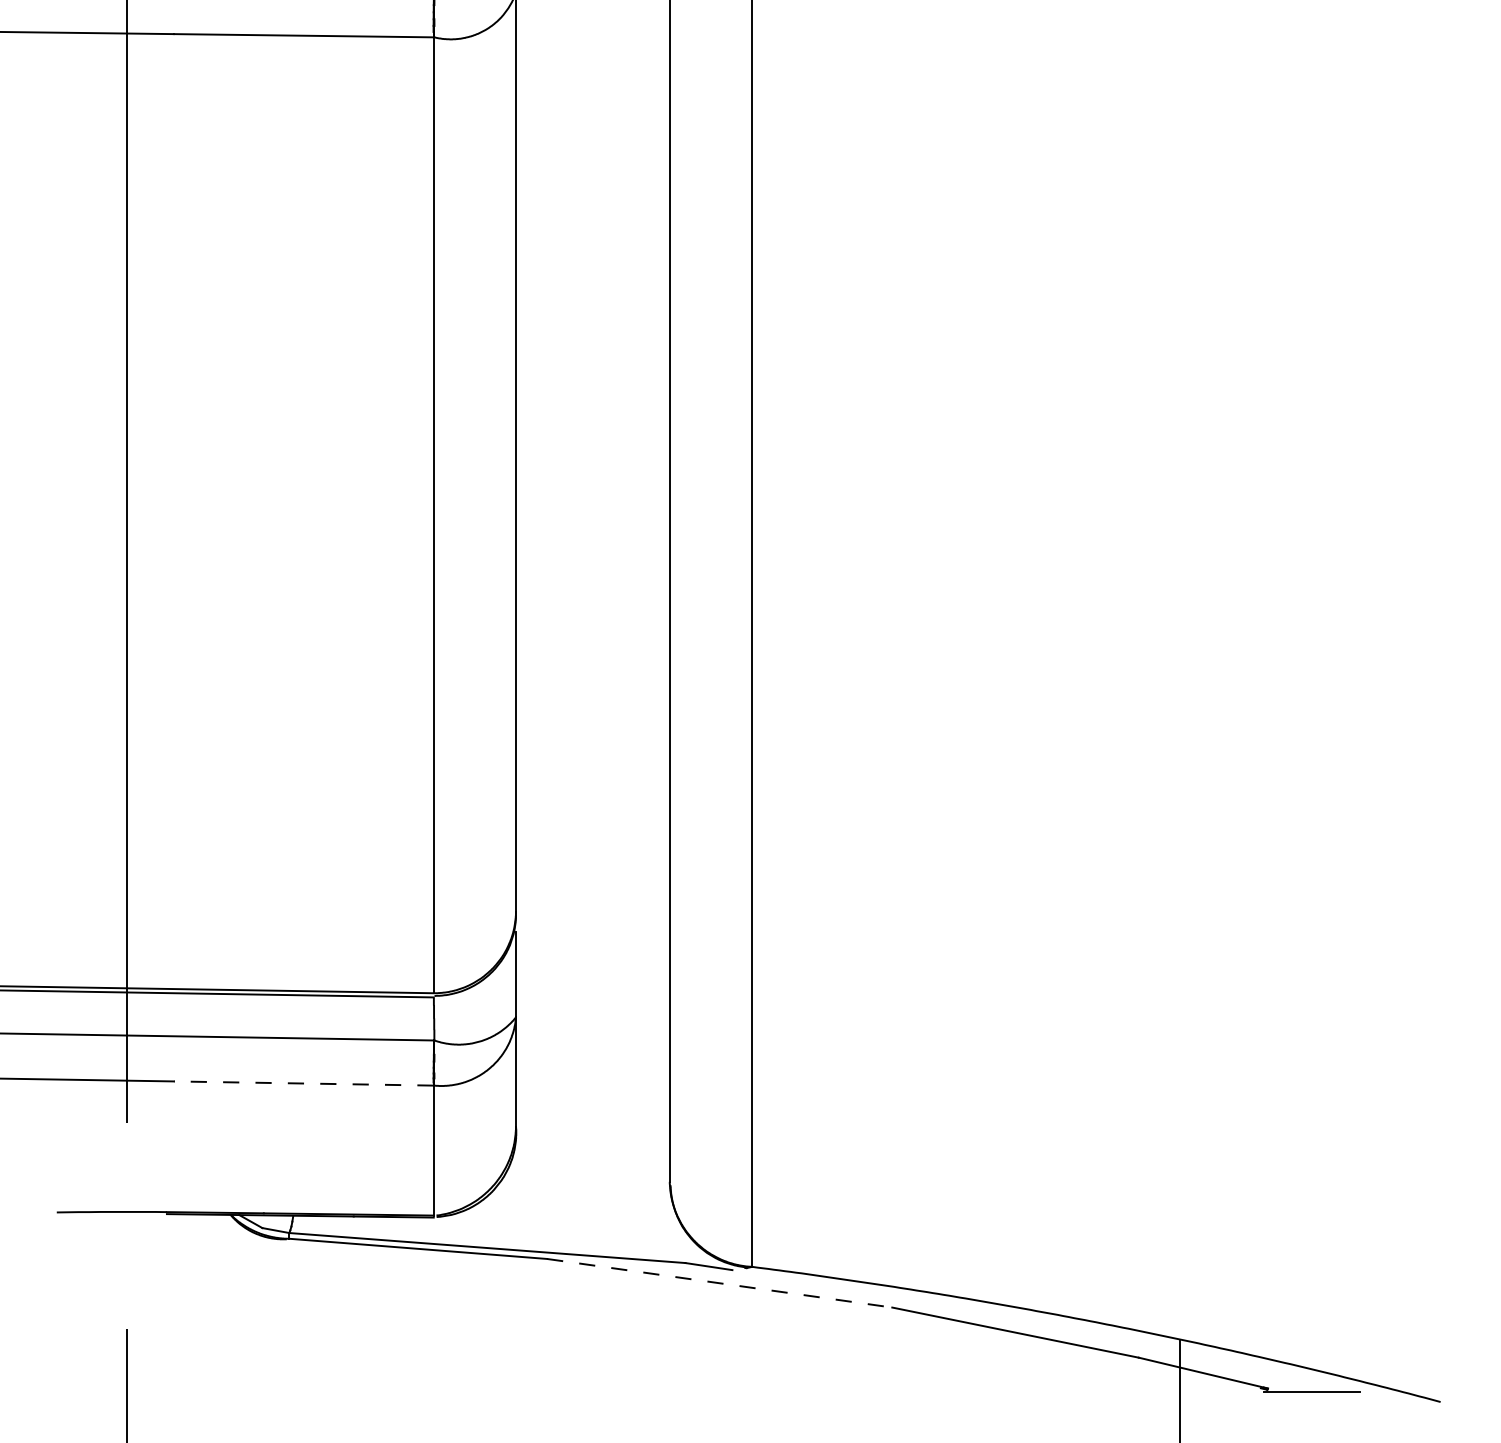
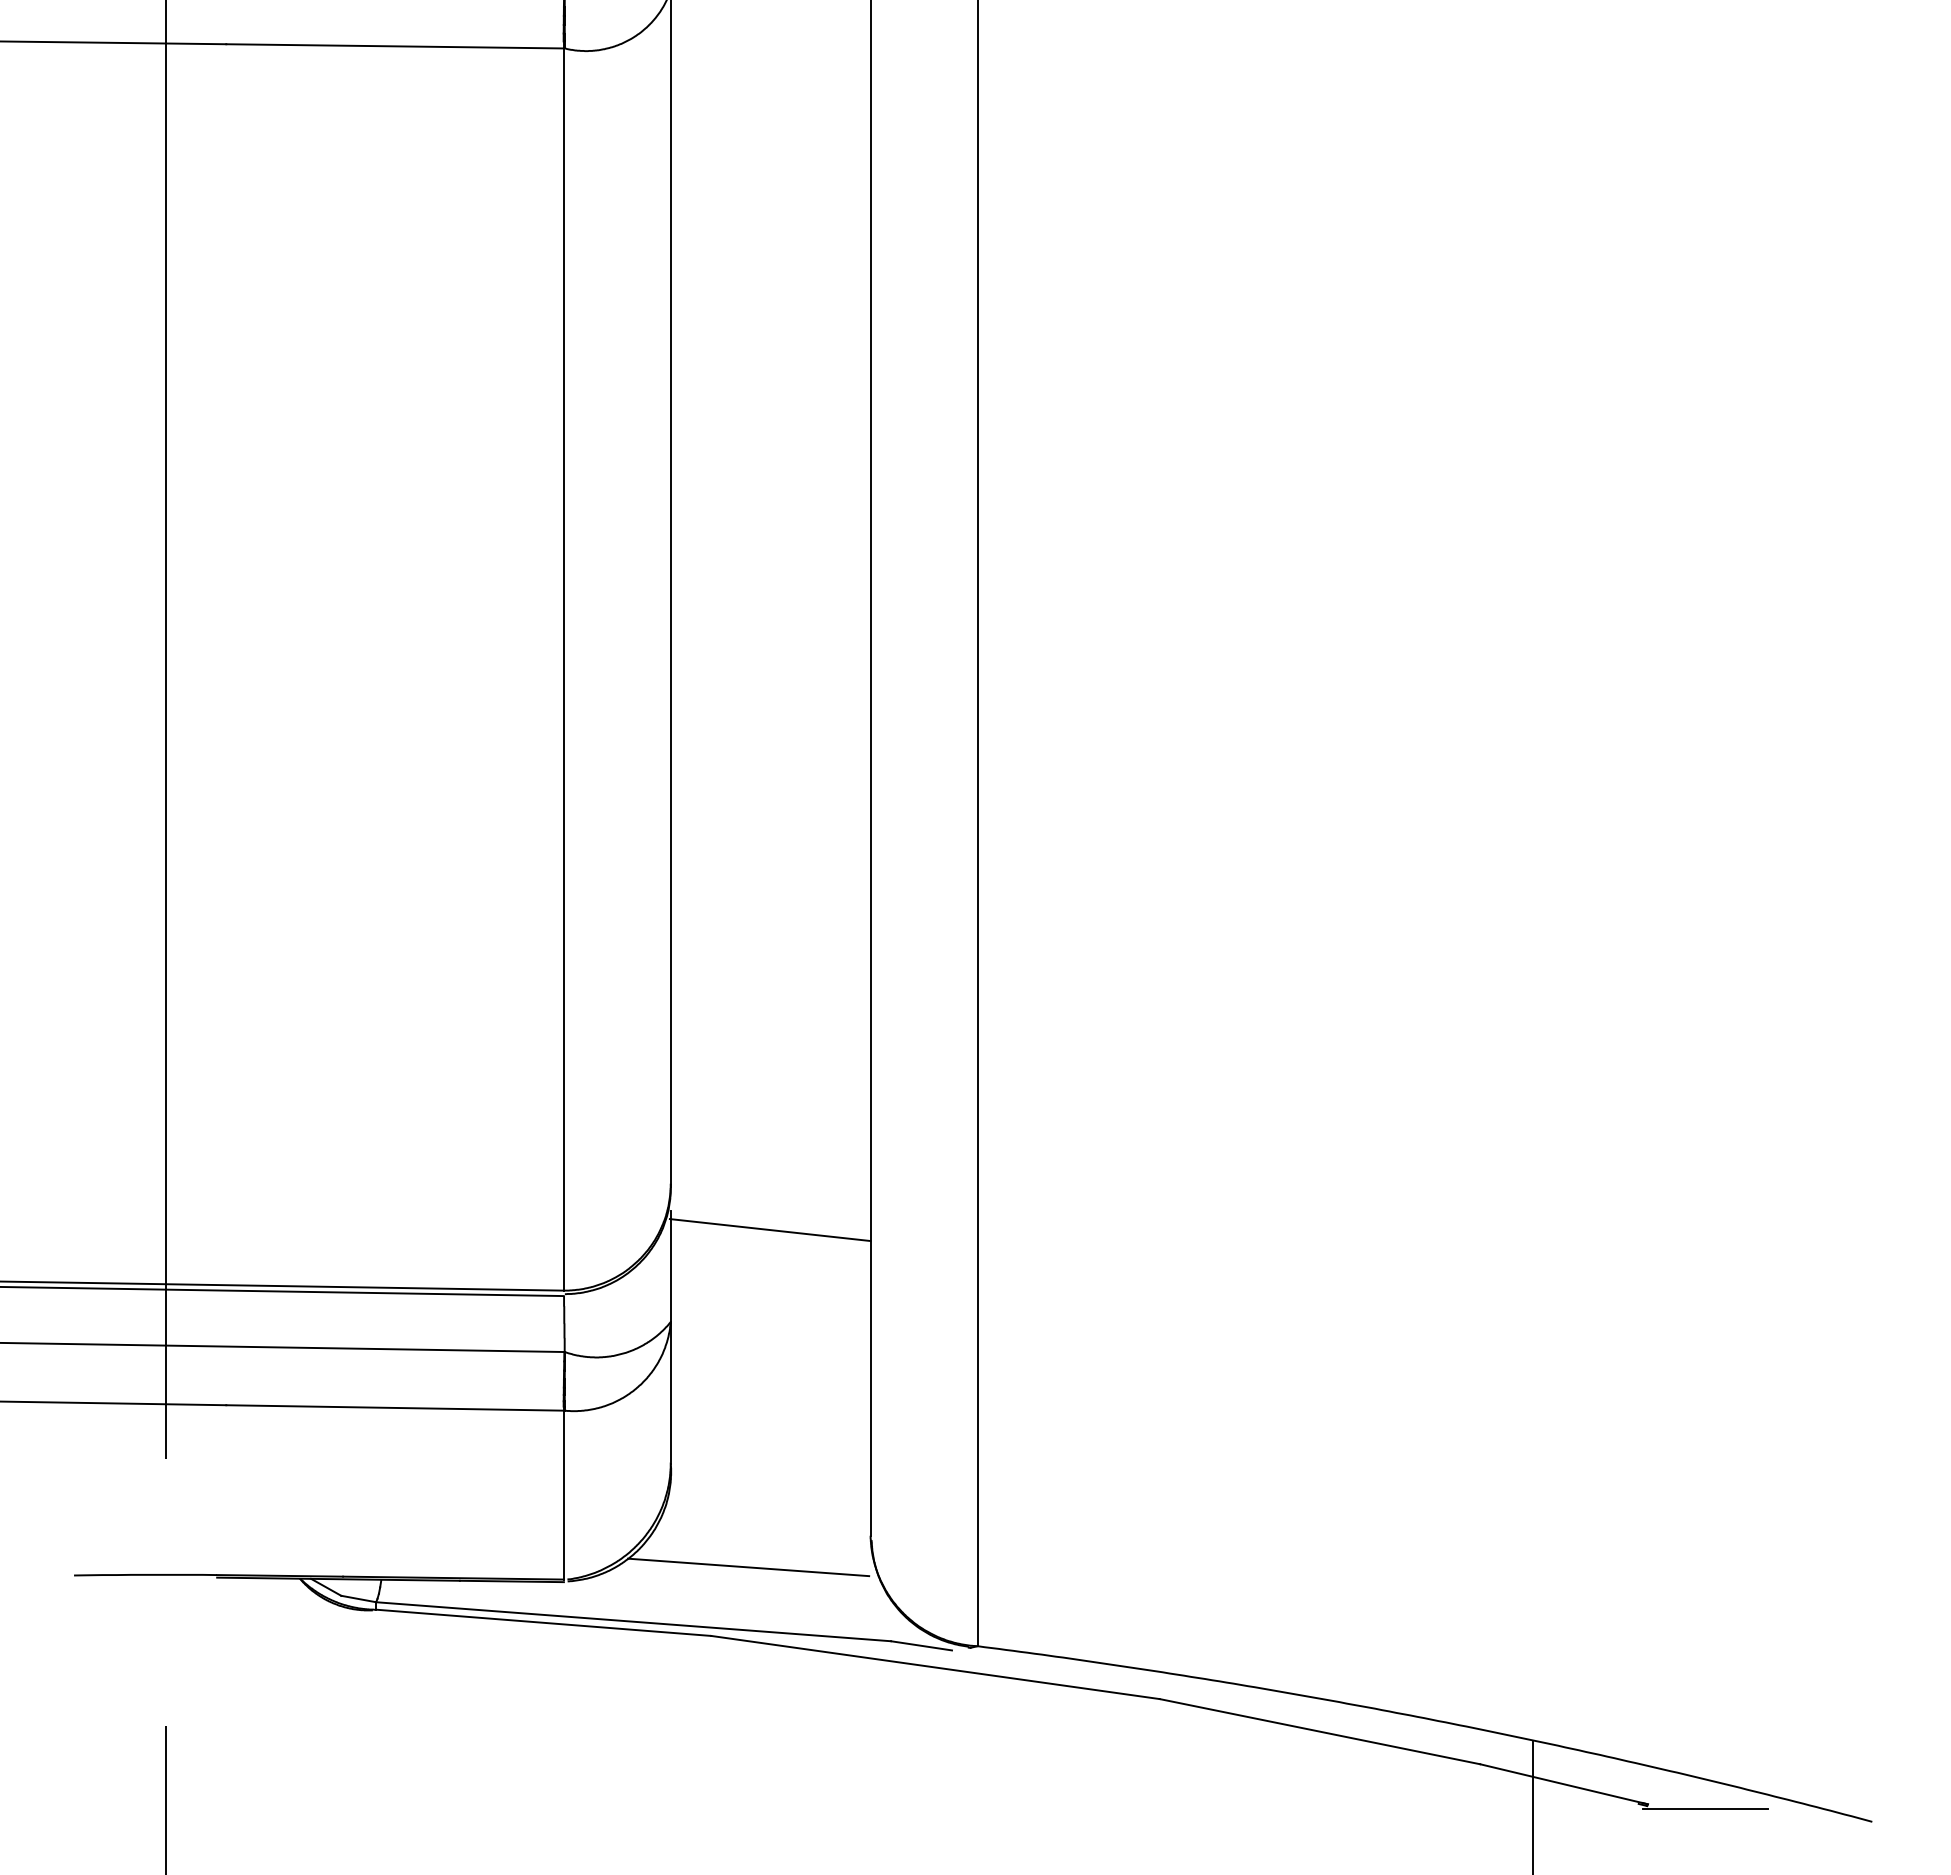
line: (592, 946) -> (770, 1229), added
line: (303, 1083) -> (394, 1407), dashed -> solid
line: (575, 1205) -> (748, 1566), added
line: (720, 1283) -> (936, 1667), dashed -> solid

